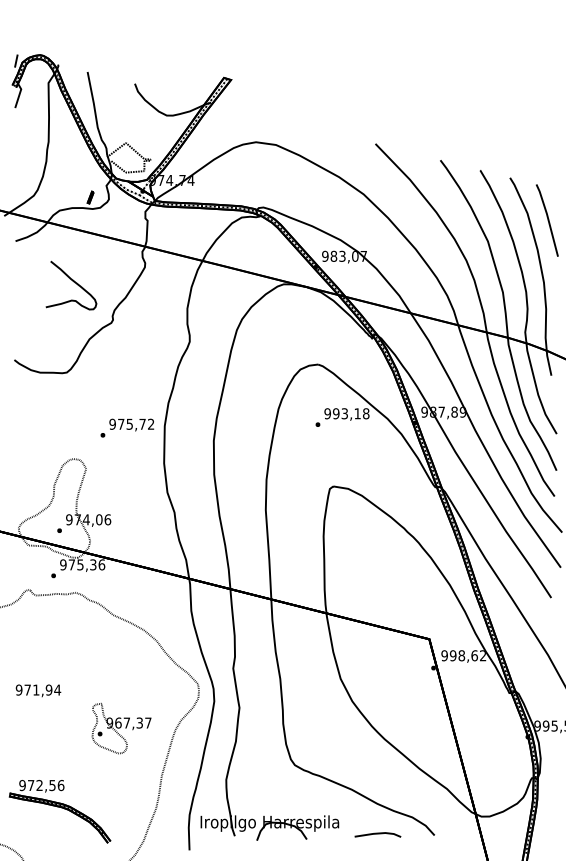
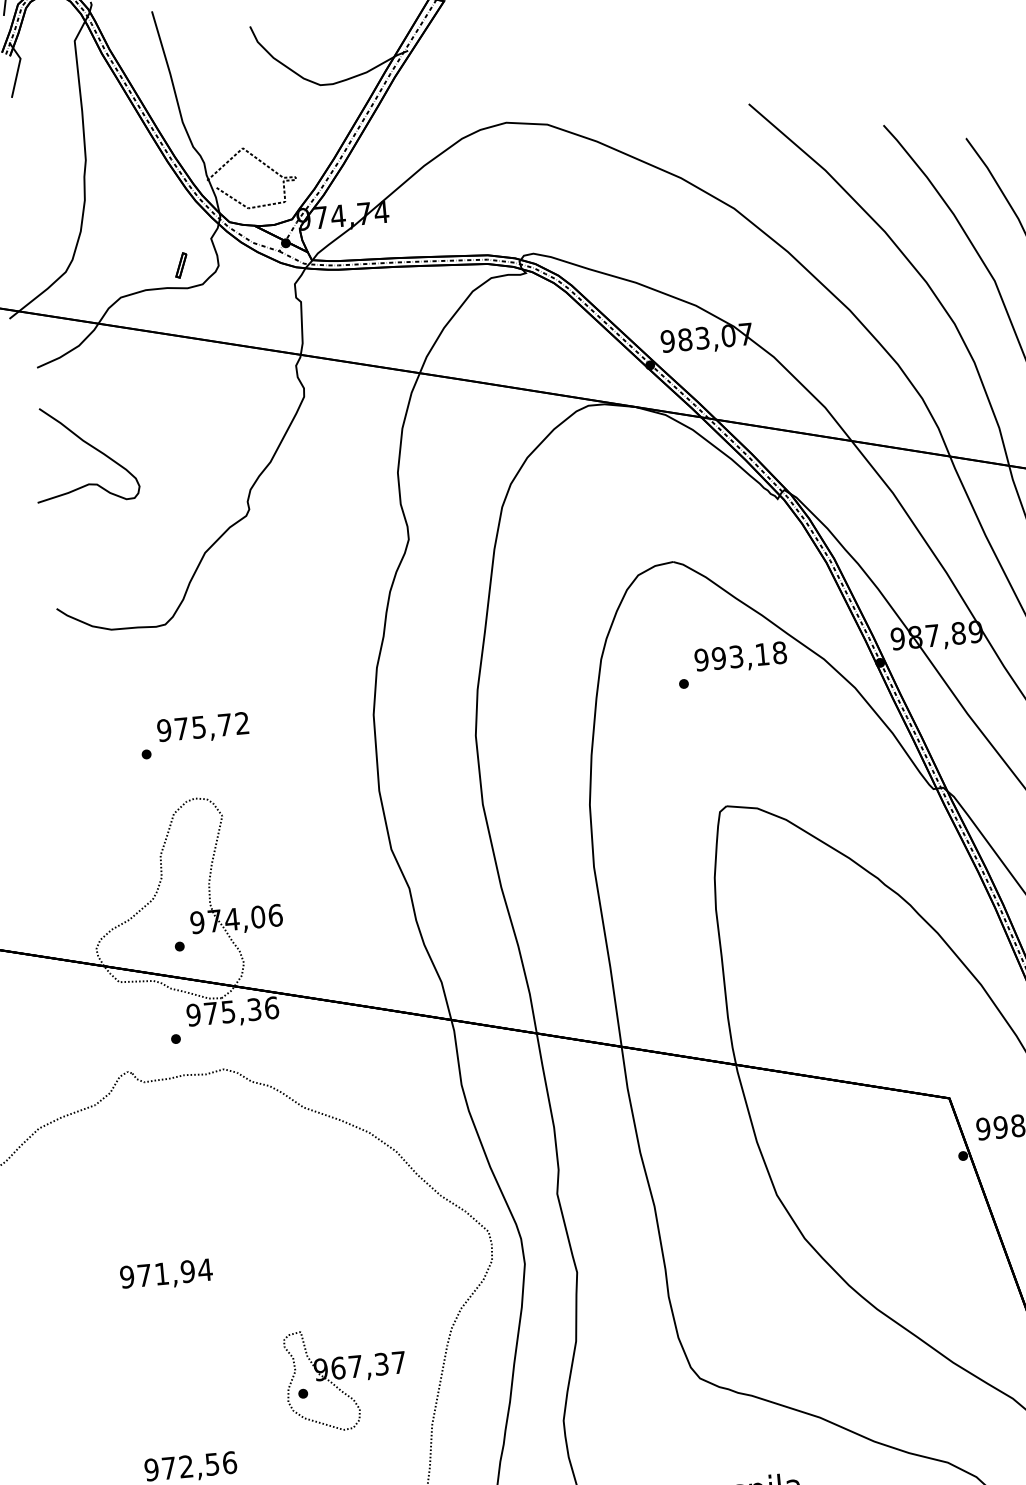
curve: (73, 282) -> (89, 447), moved
text: (127, 427) -> (194, 734), moved
part: (121, 728) -> (345, 1378), moved

